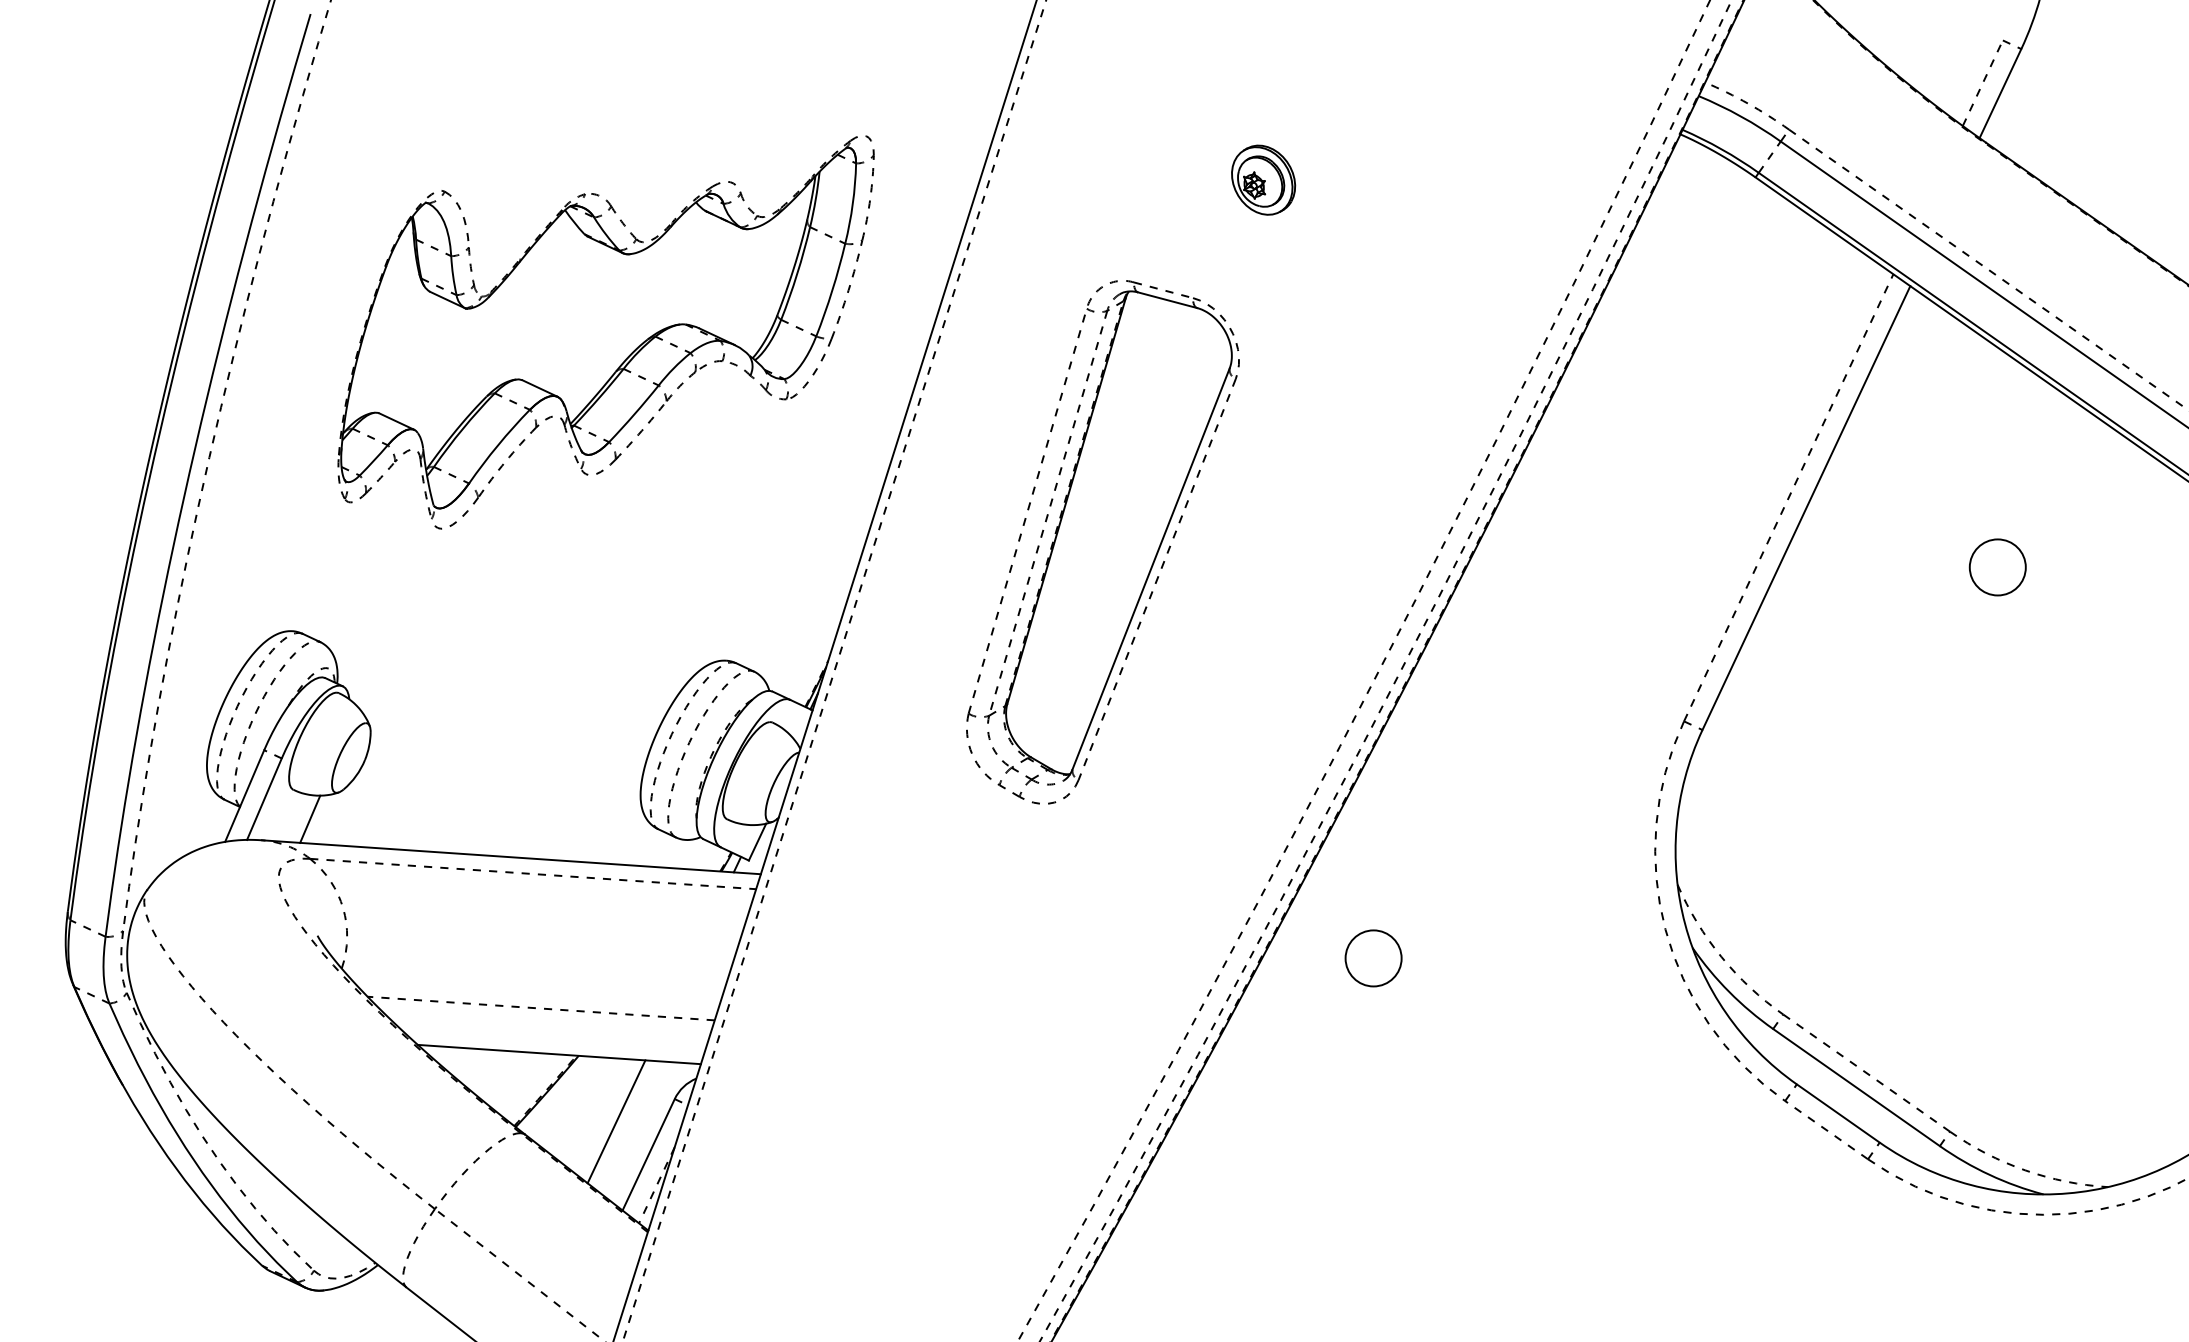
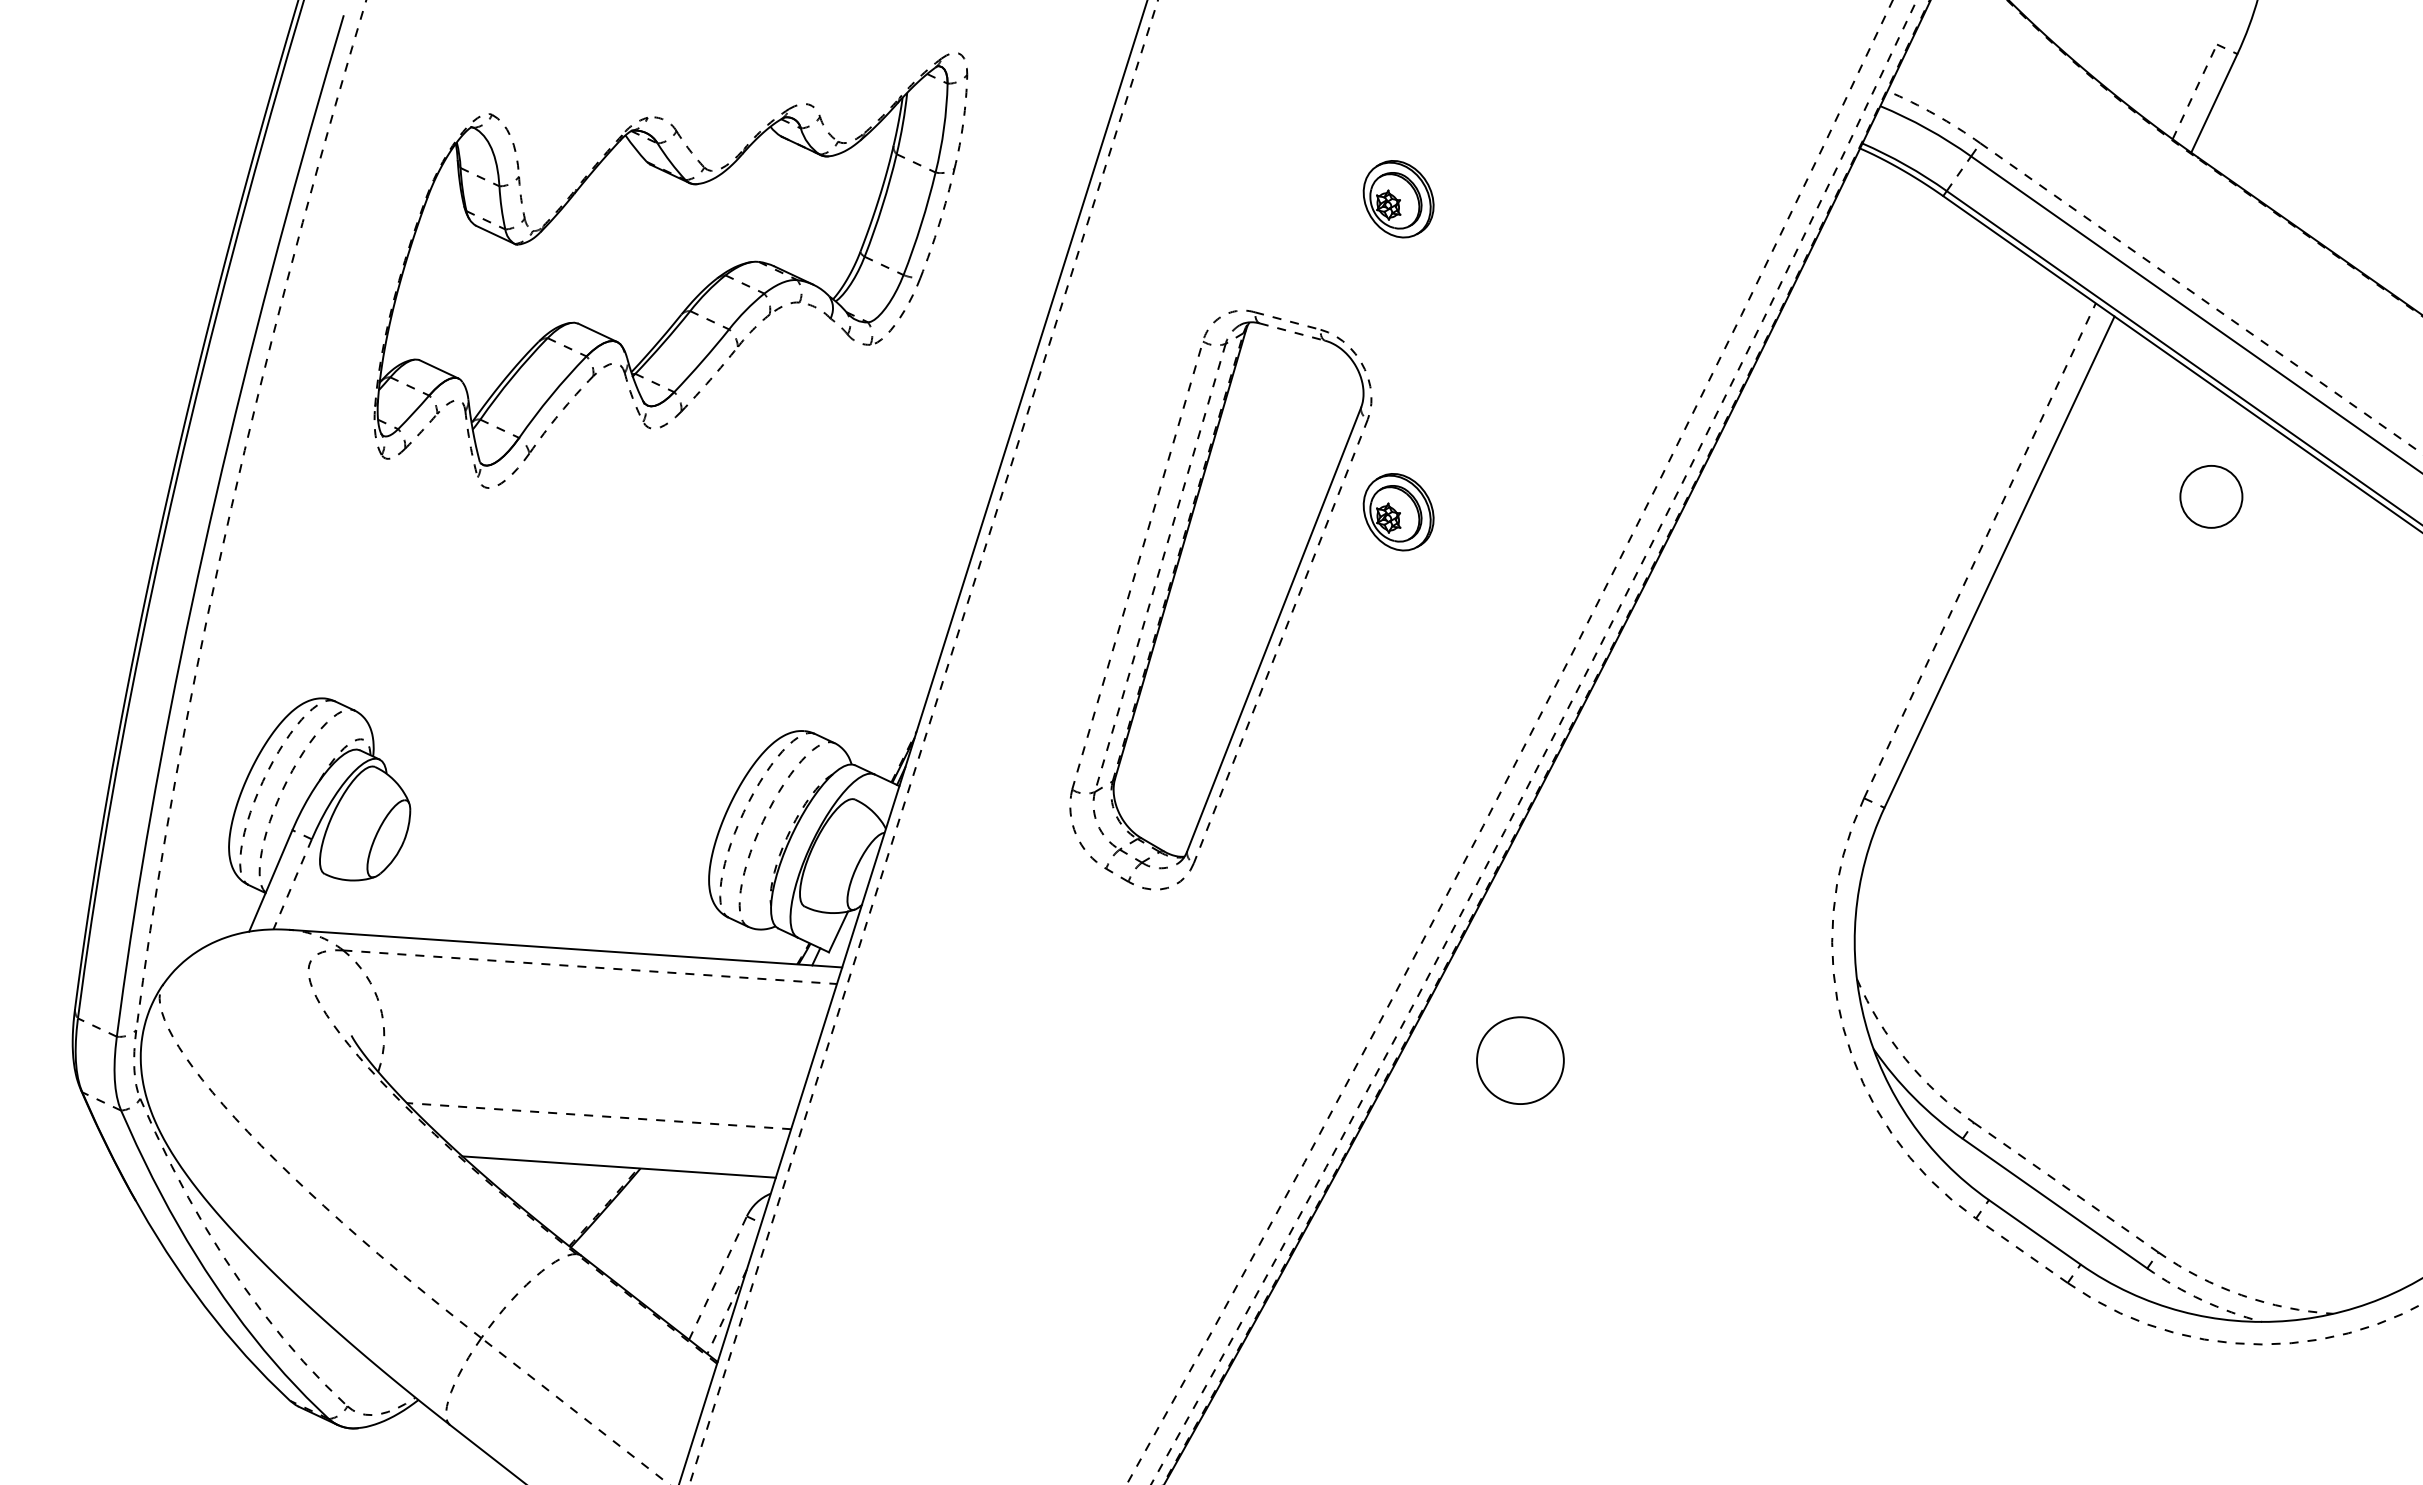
line: (1167, 300) -> (1292, 332), solid -> dashed
part: (605, 332) -> (670, 270), moved
part: (1263, 463) -> (1398, 512), added
circle: (1997, 567) -> (2211, 496), moved
line: (264, 799) -> (292, 884), solid -> dashed
line: (310, 819) -> (343, 906), removed
circle: (1373, 958) -> (1520, 1060), size x1.4
line: (616, 1121) -> (682, 1241), removed
line: (649, 1154) -> (718, 1277), solid -> dashed
arc: (1989, 1175) -> (2202, 1300), solid -> dashed

